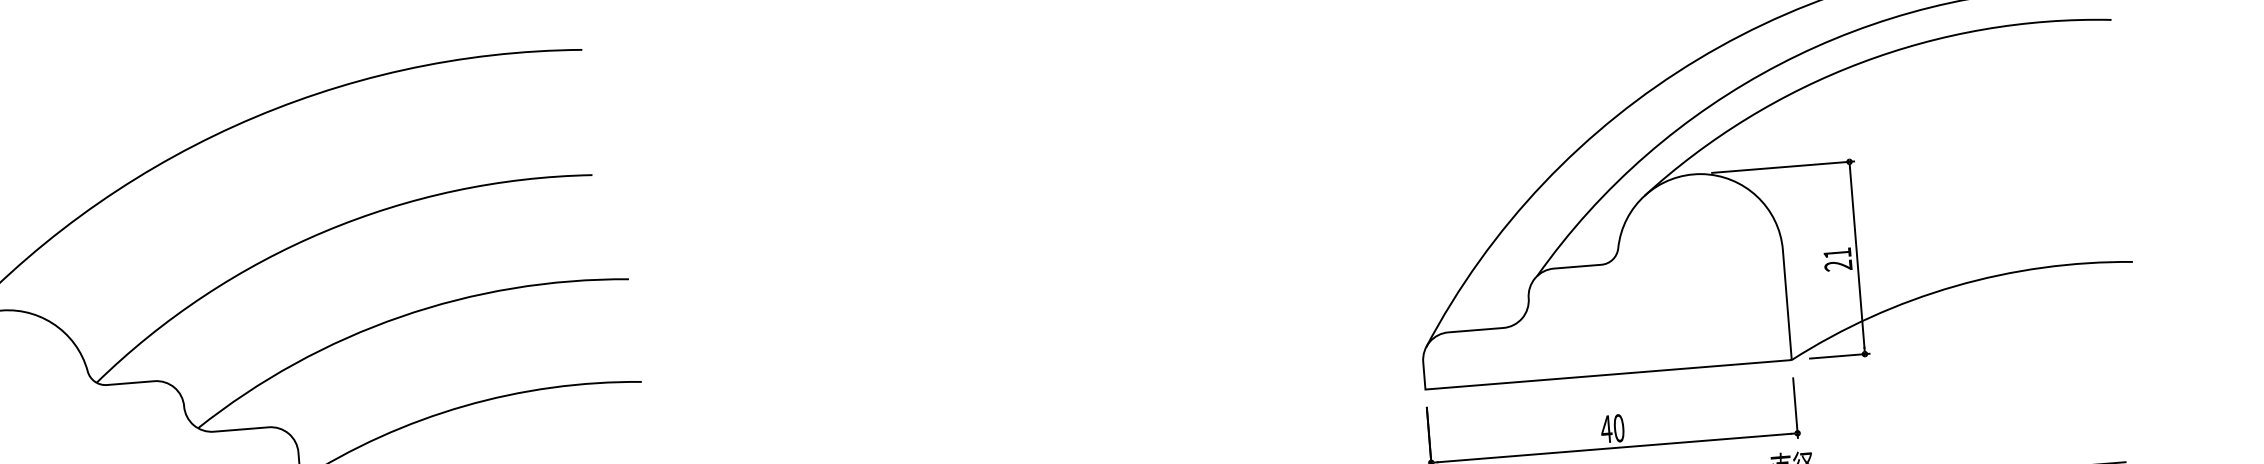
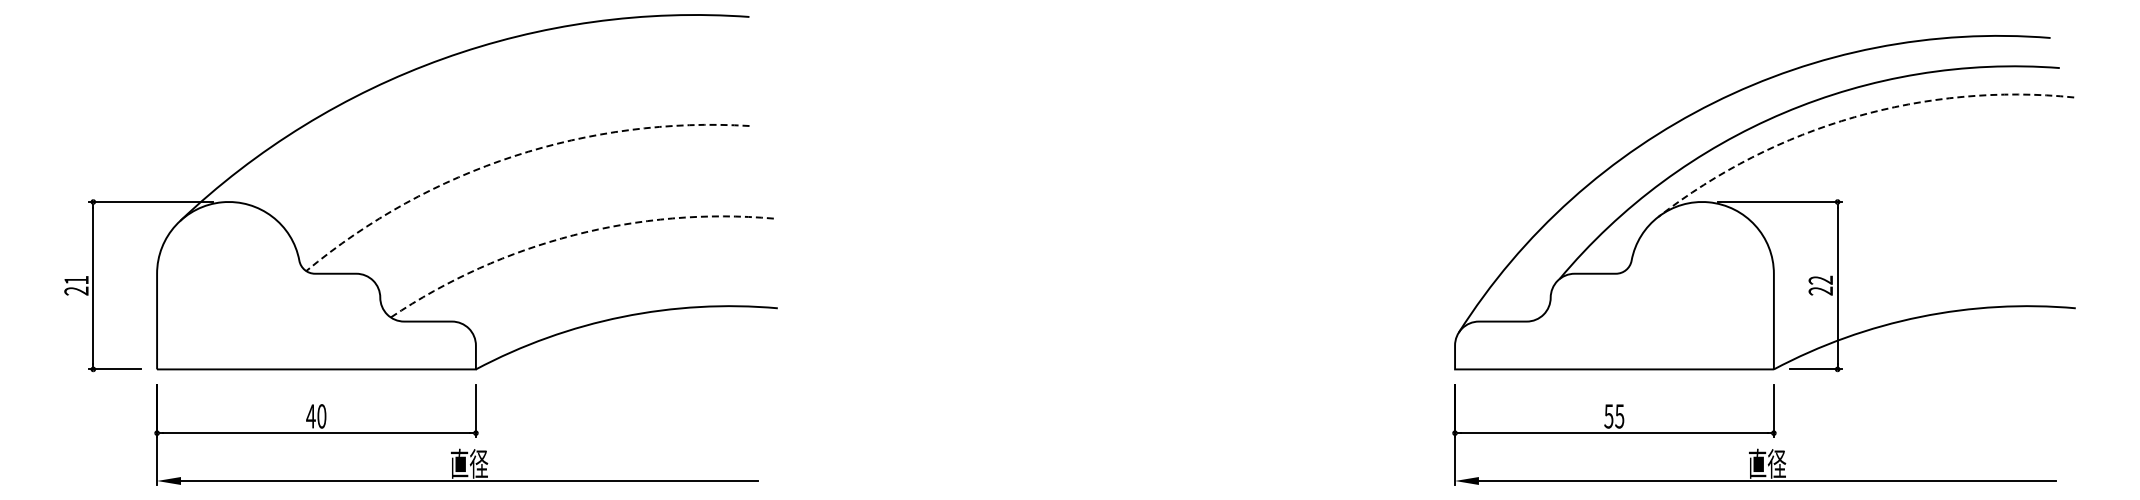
arc: (1861, 63) -> (1854, 117), solid -> dashed
arc: (325, 231) -> (514, 156), solid -> dashed
text: (1836, 252) -> (1820, 279), 21 -> 22
arc: (400, 317) -> (573, 235), solid -> dashed
text: (1612, 428) -> (1614, 416), 40 -> 55

